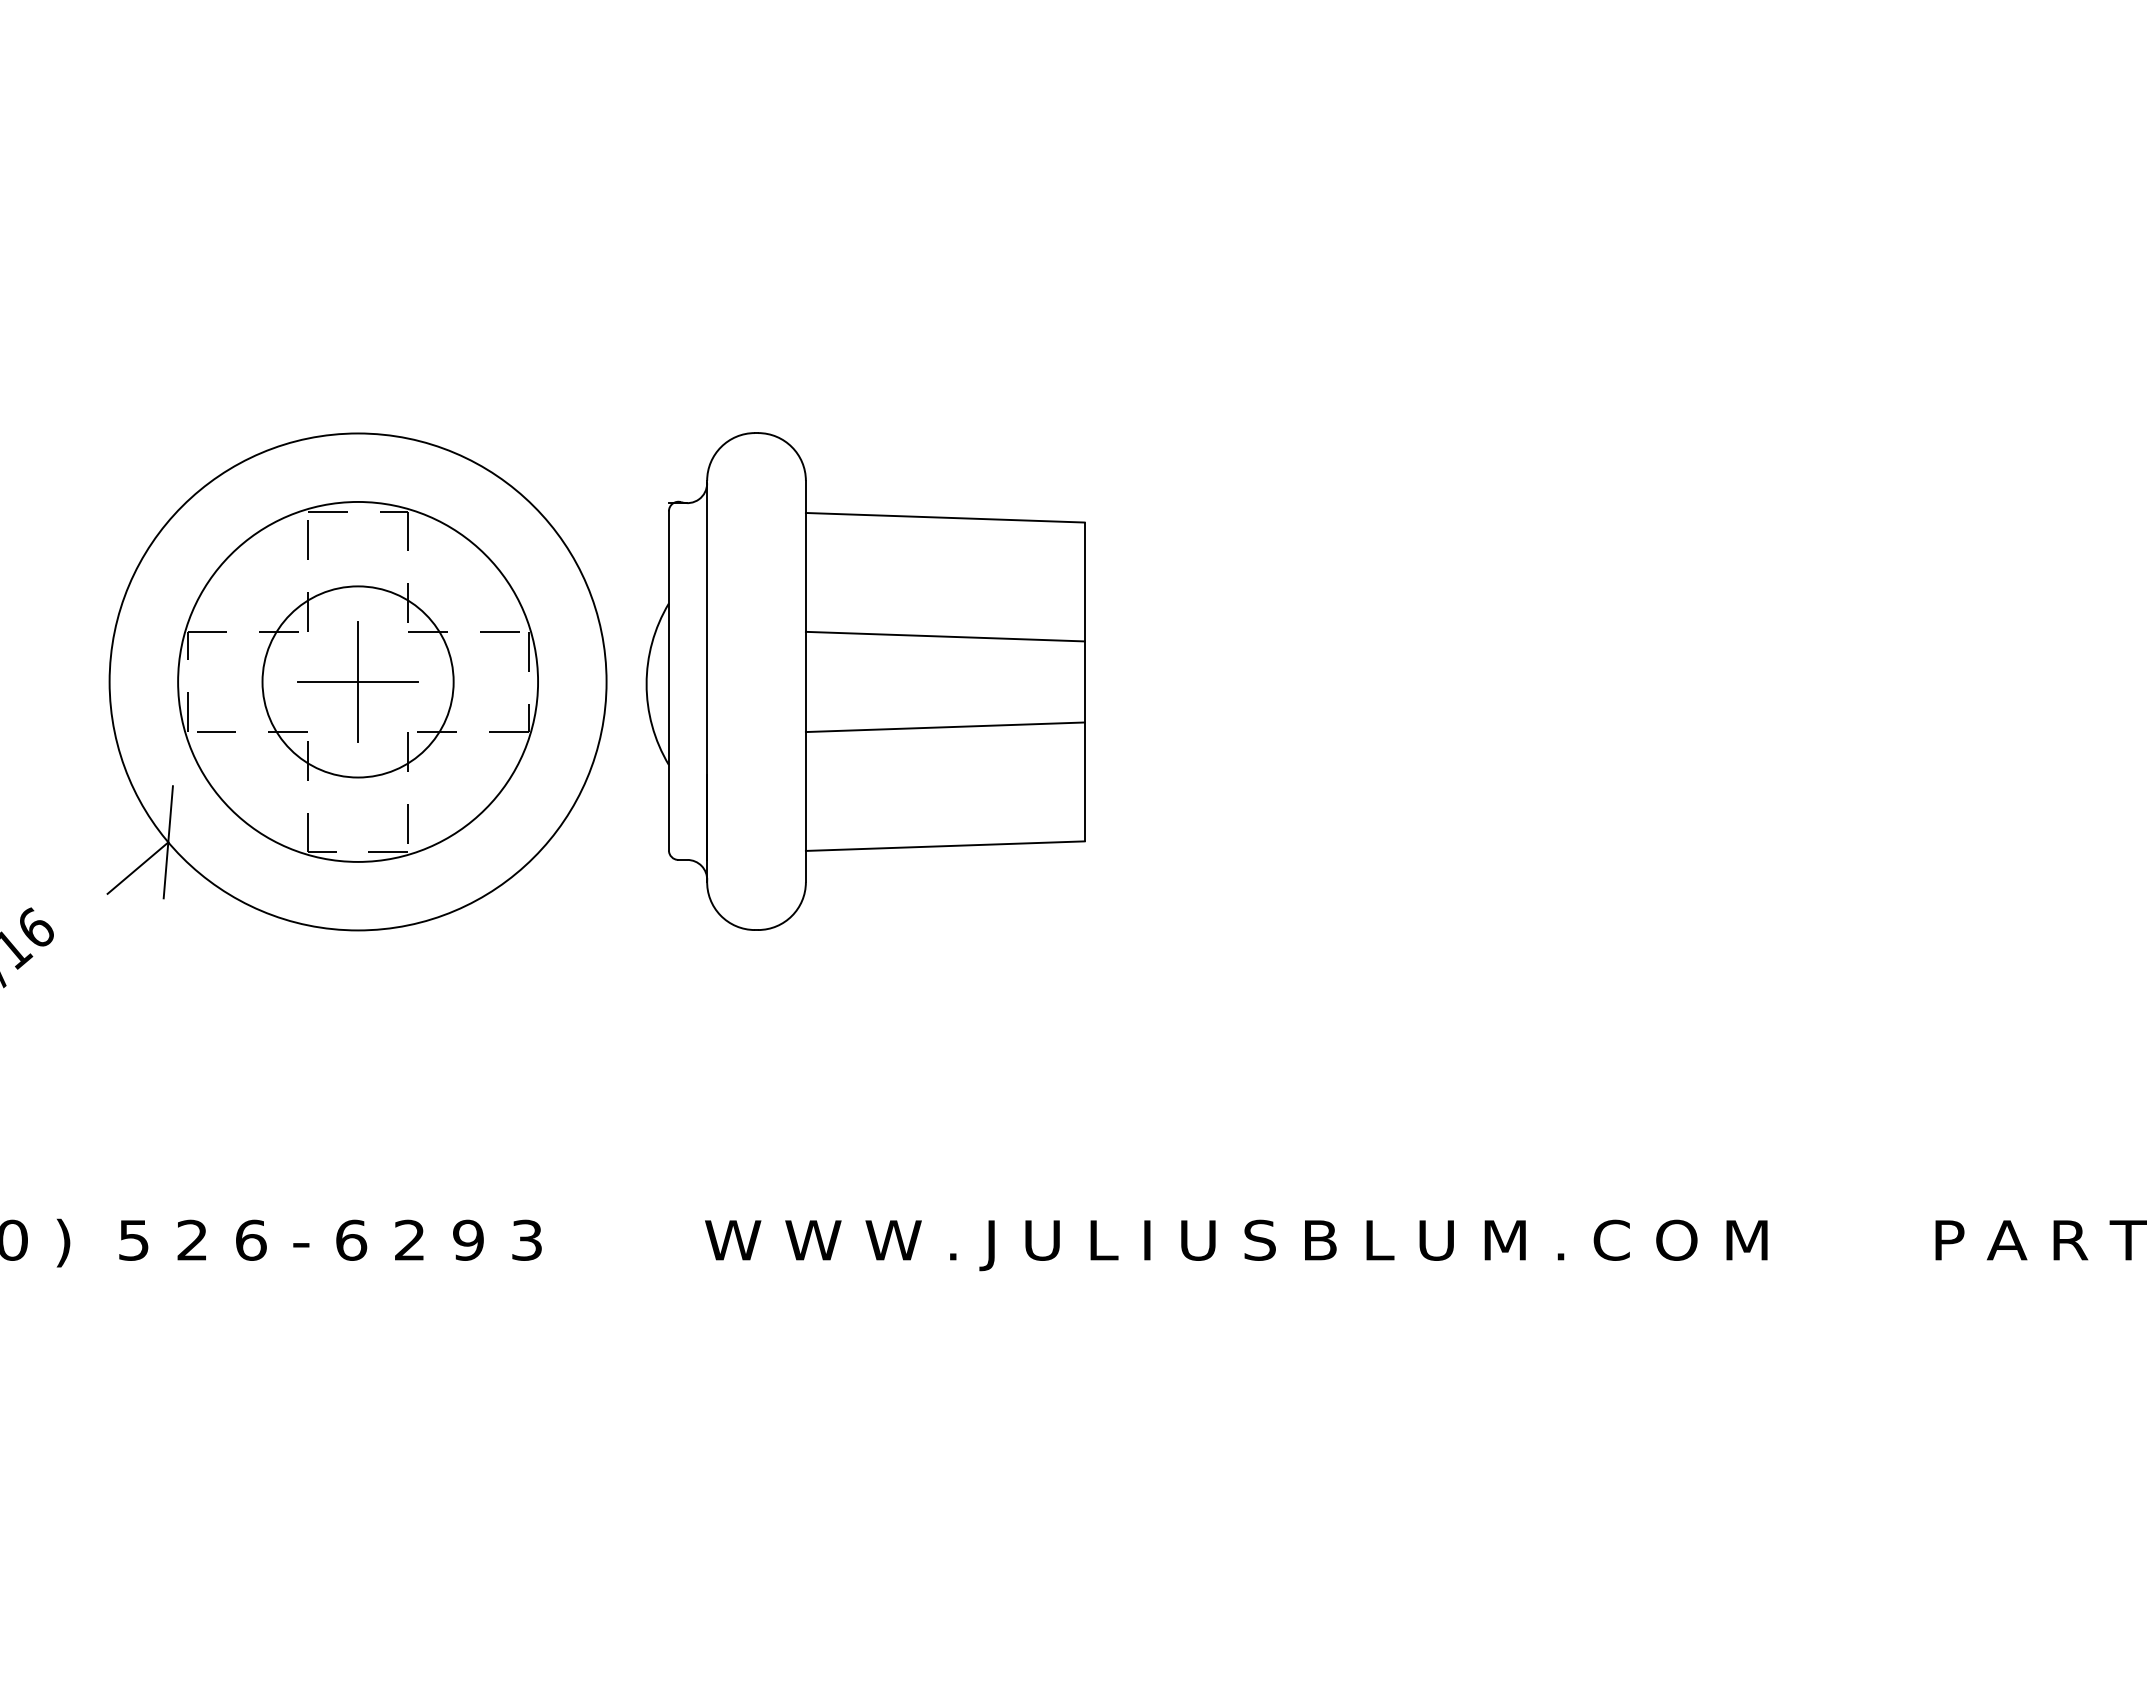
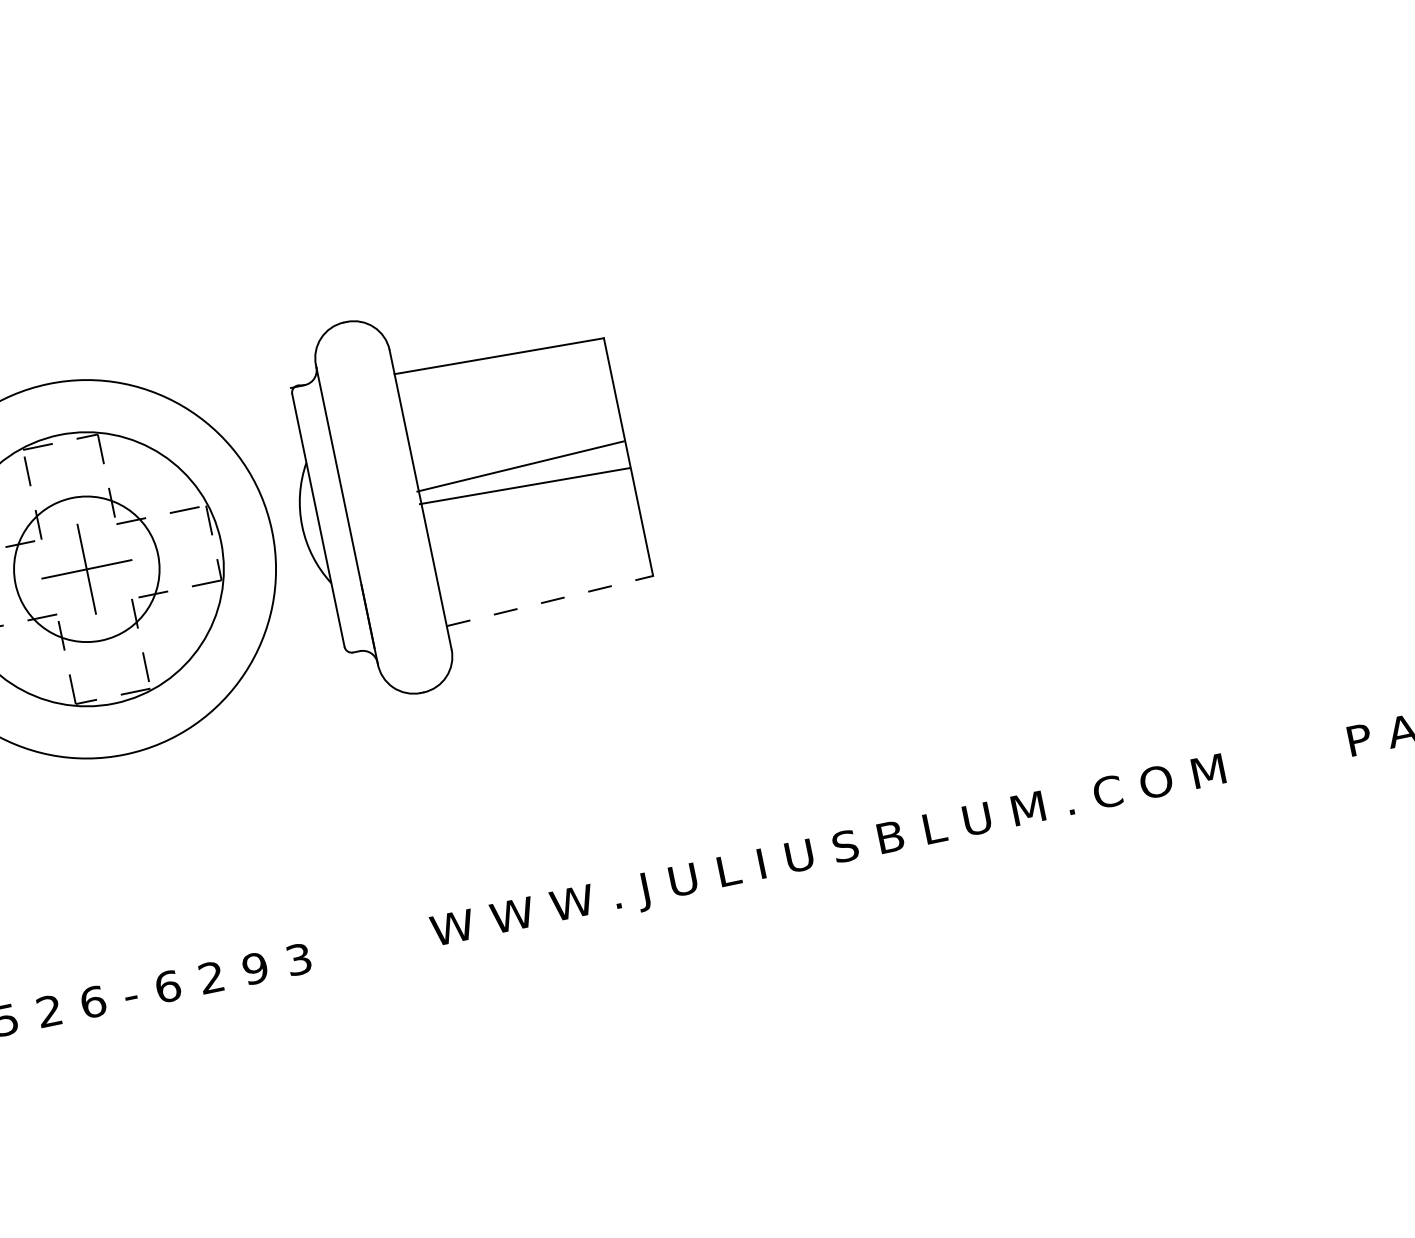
line: (944, 636) -> (524, 486), moved
line: (944, 727) -> (520, 466), moved
line: (945, 846) -> (550, 601), solid -> dashed

